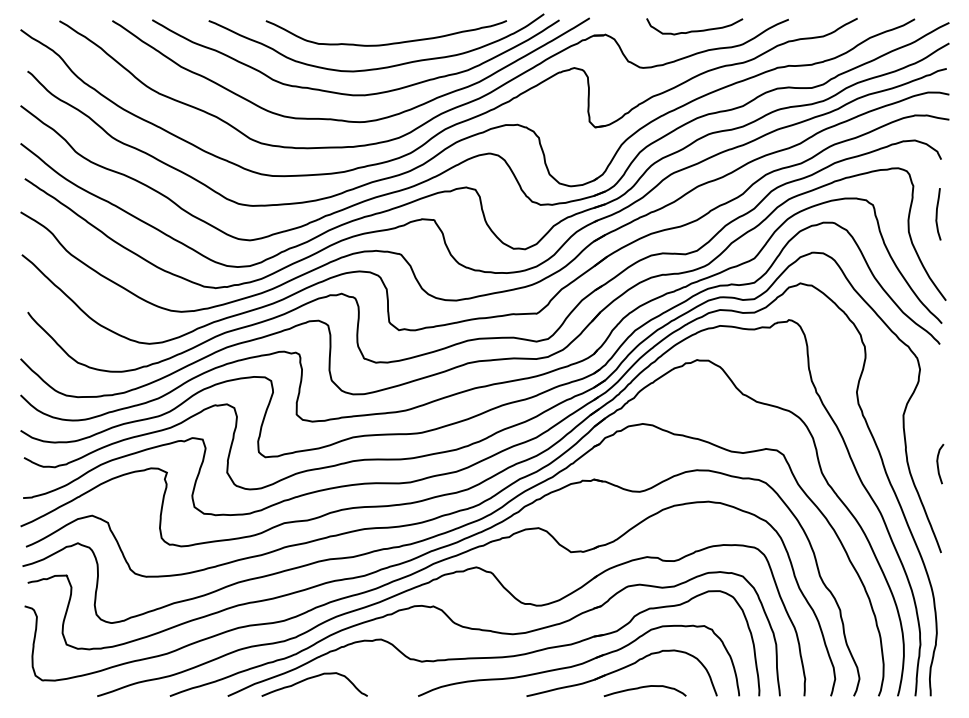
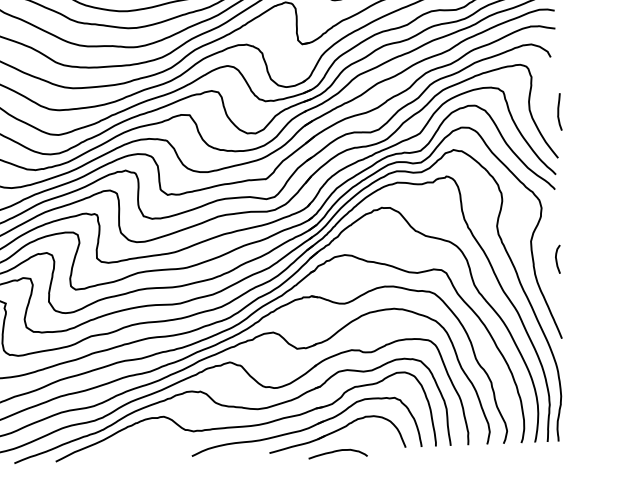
curve: (937, 214) -> (558, 112), moved
curve: (938, 463) -> (556, 259), moved
curve: (312, 678) -> (115, 446), removed
curve: (642, 688) -> (336, 452), moved

